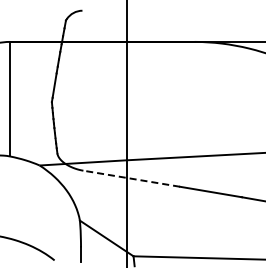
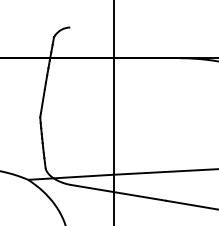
line: (131, 178) -> (118, 192), dashed -> solid

